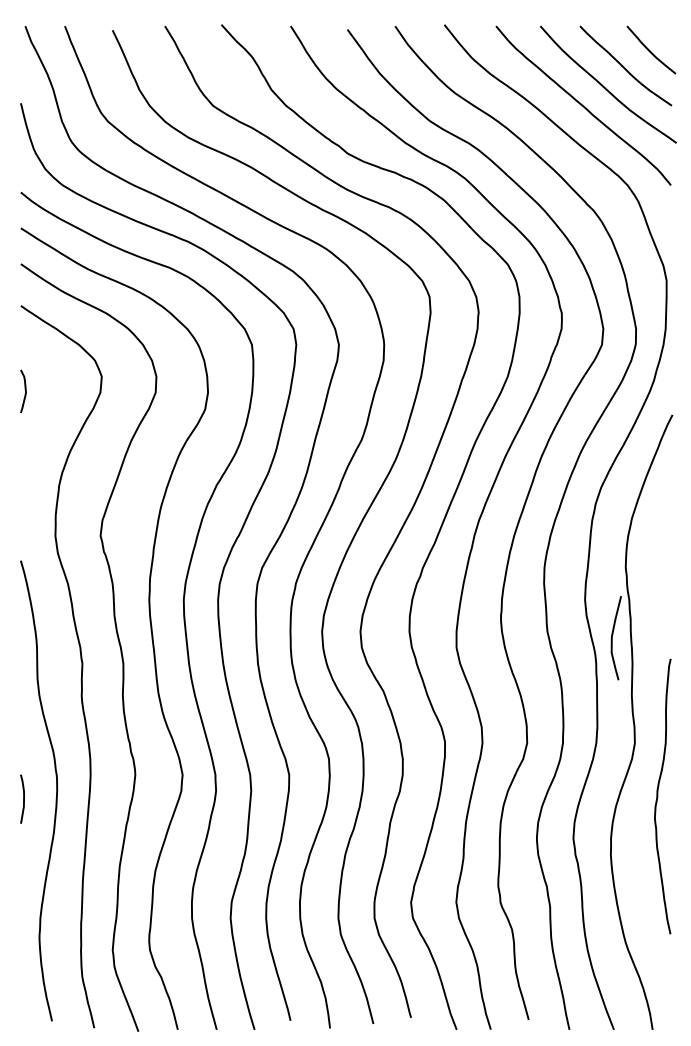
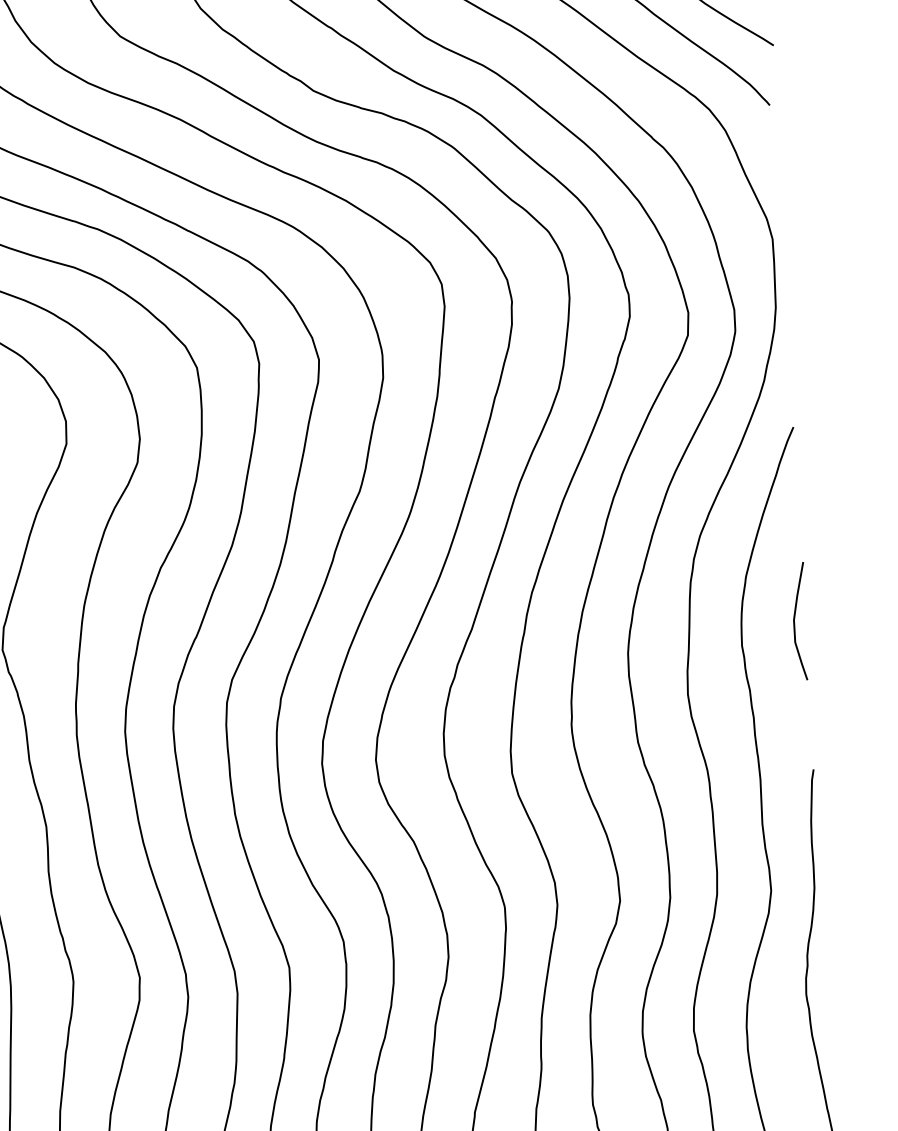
curve: (612, 638) -> (795, 622), moved

